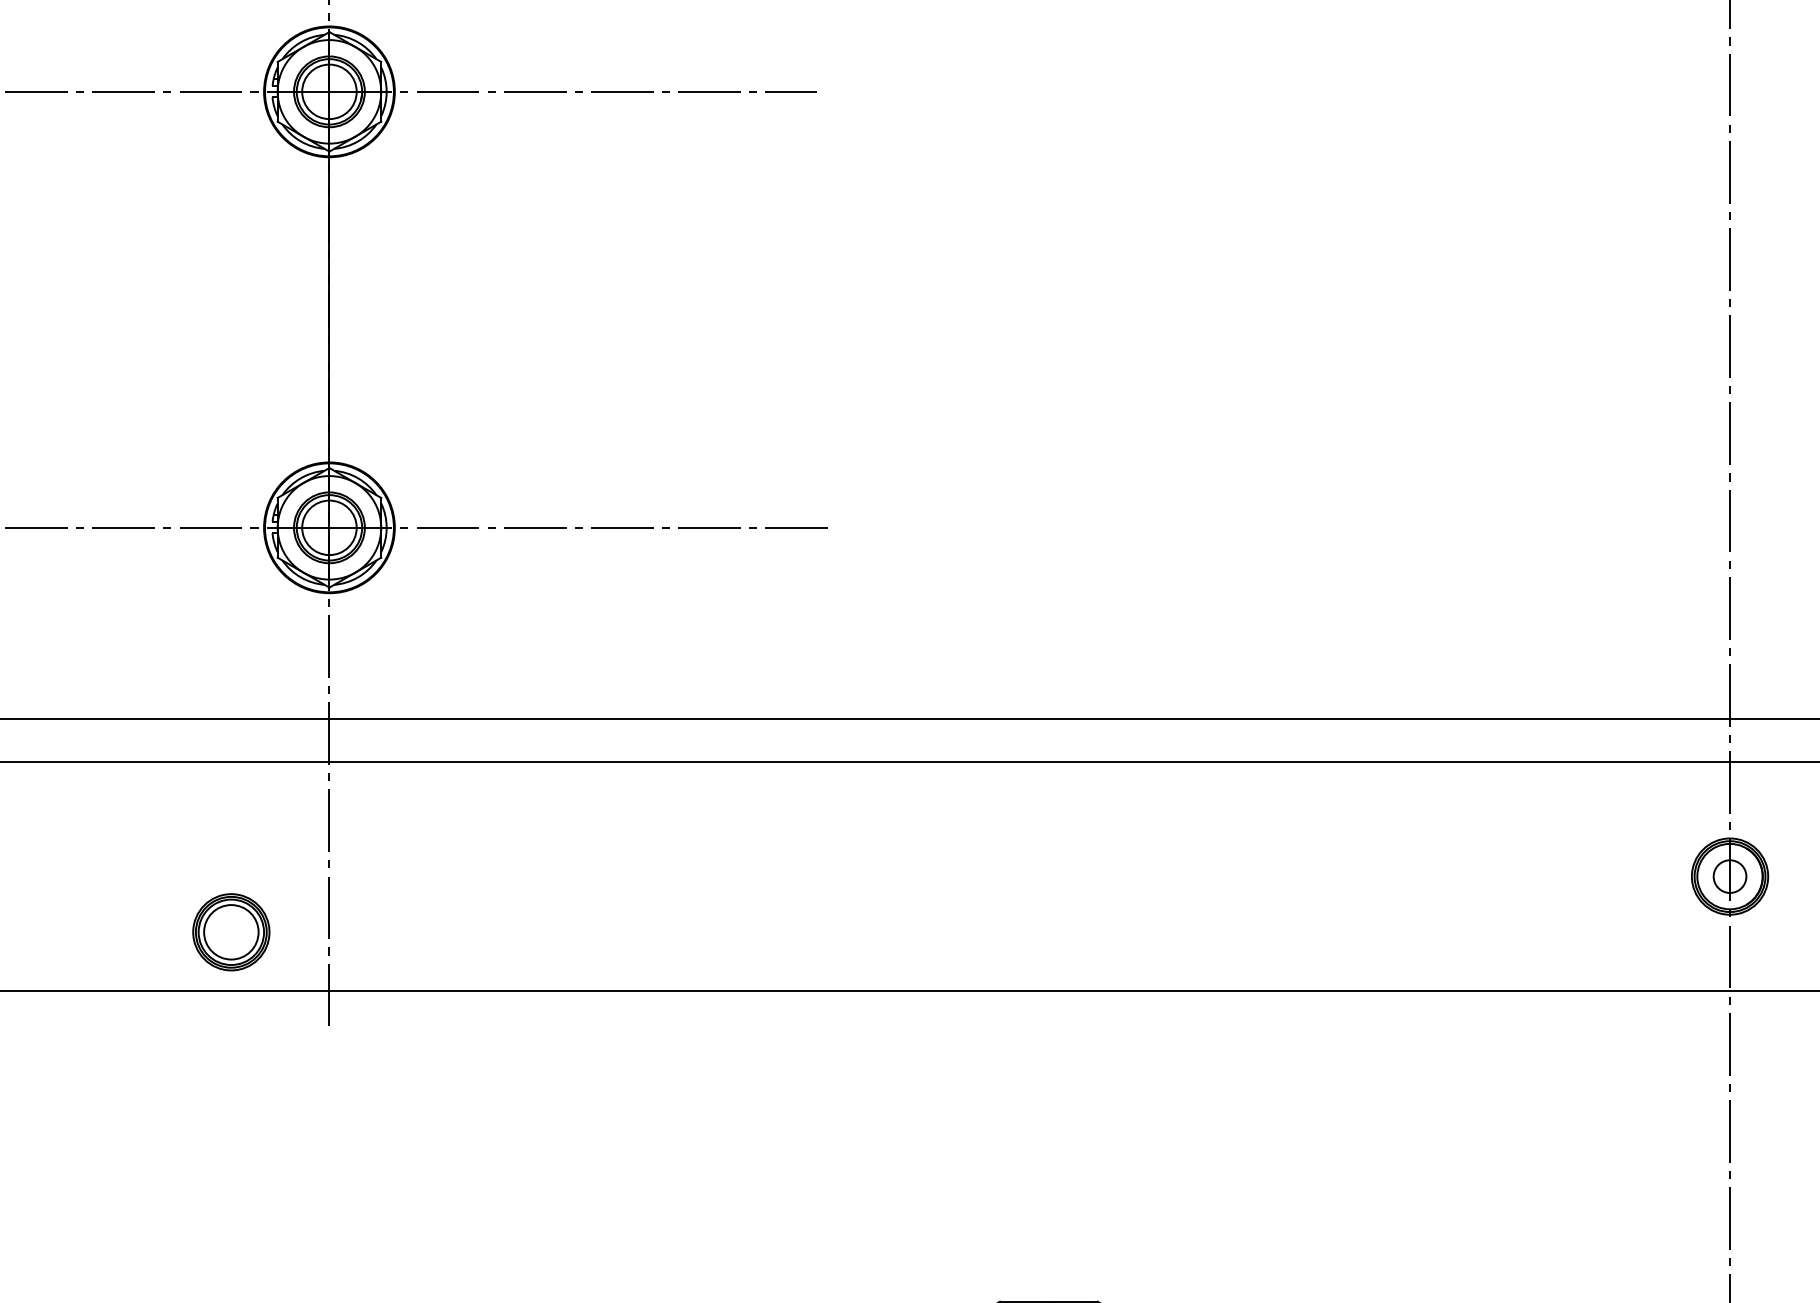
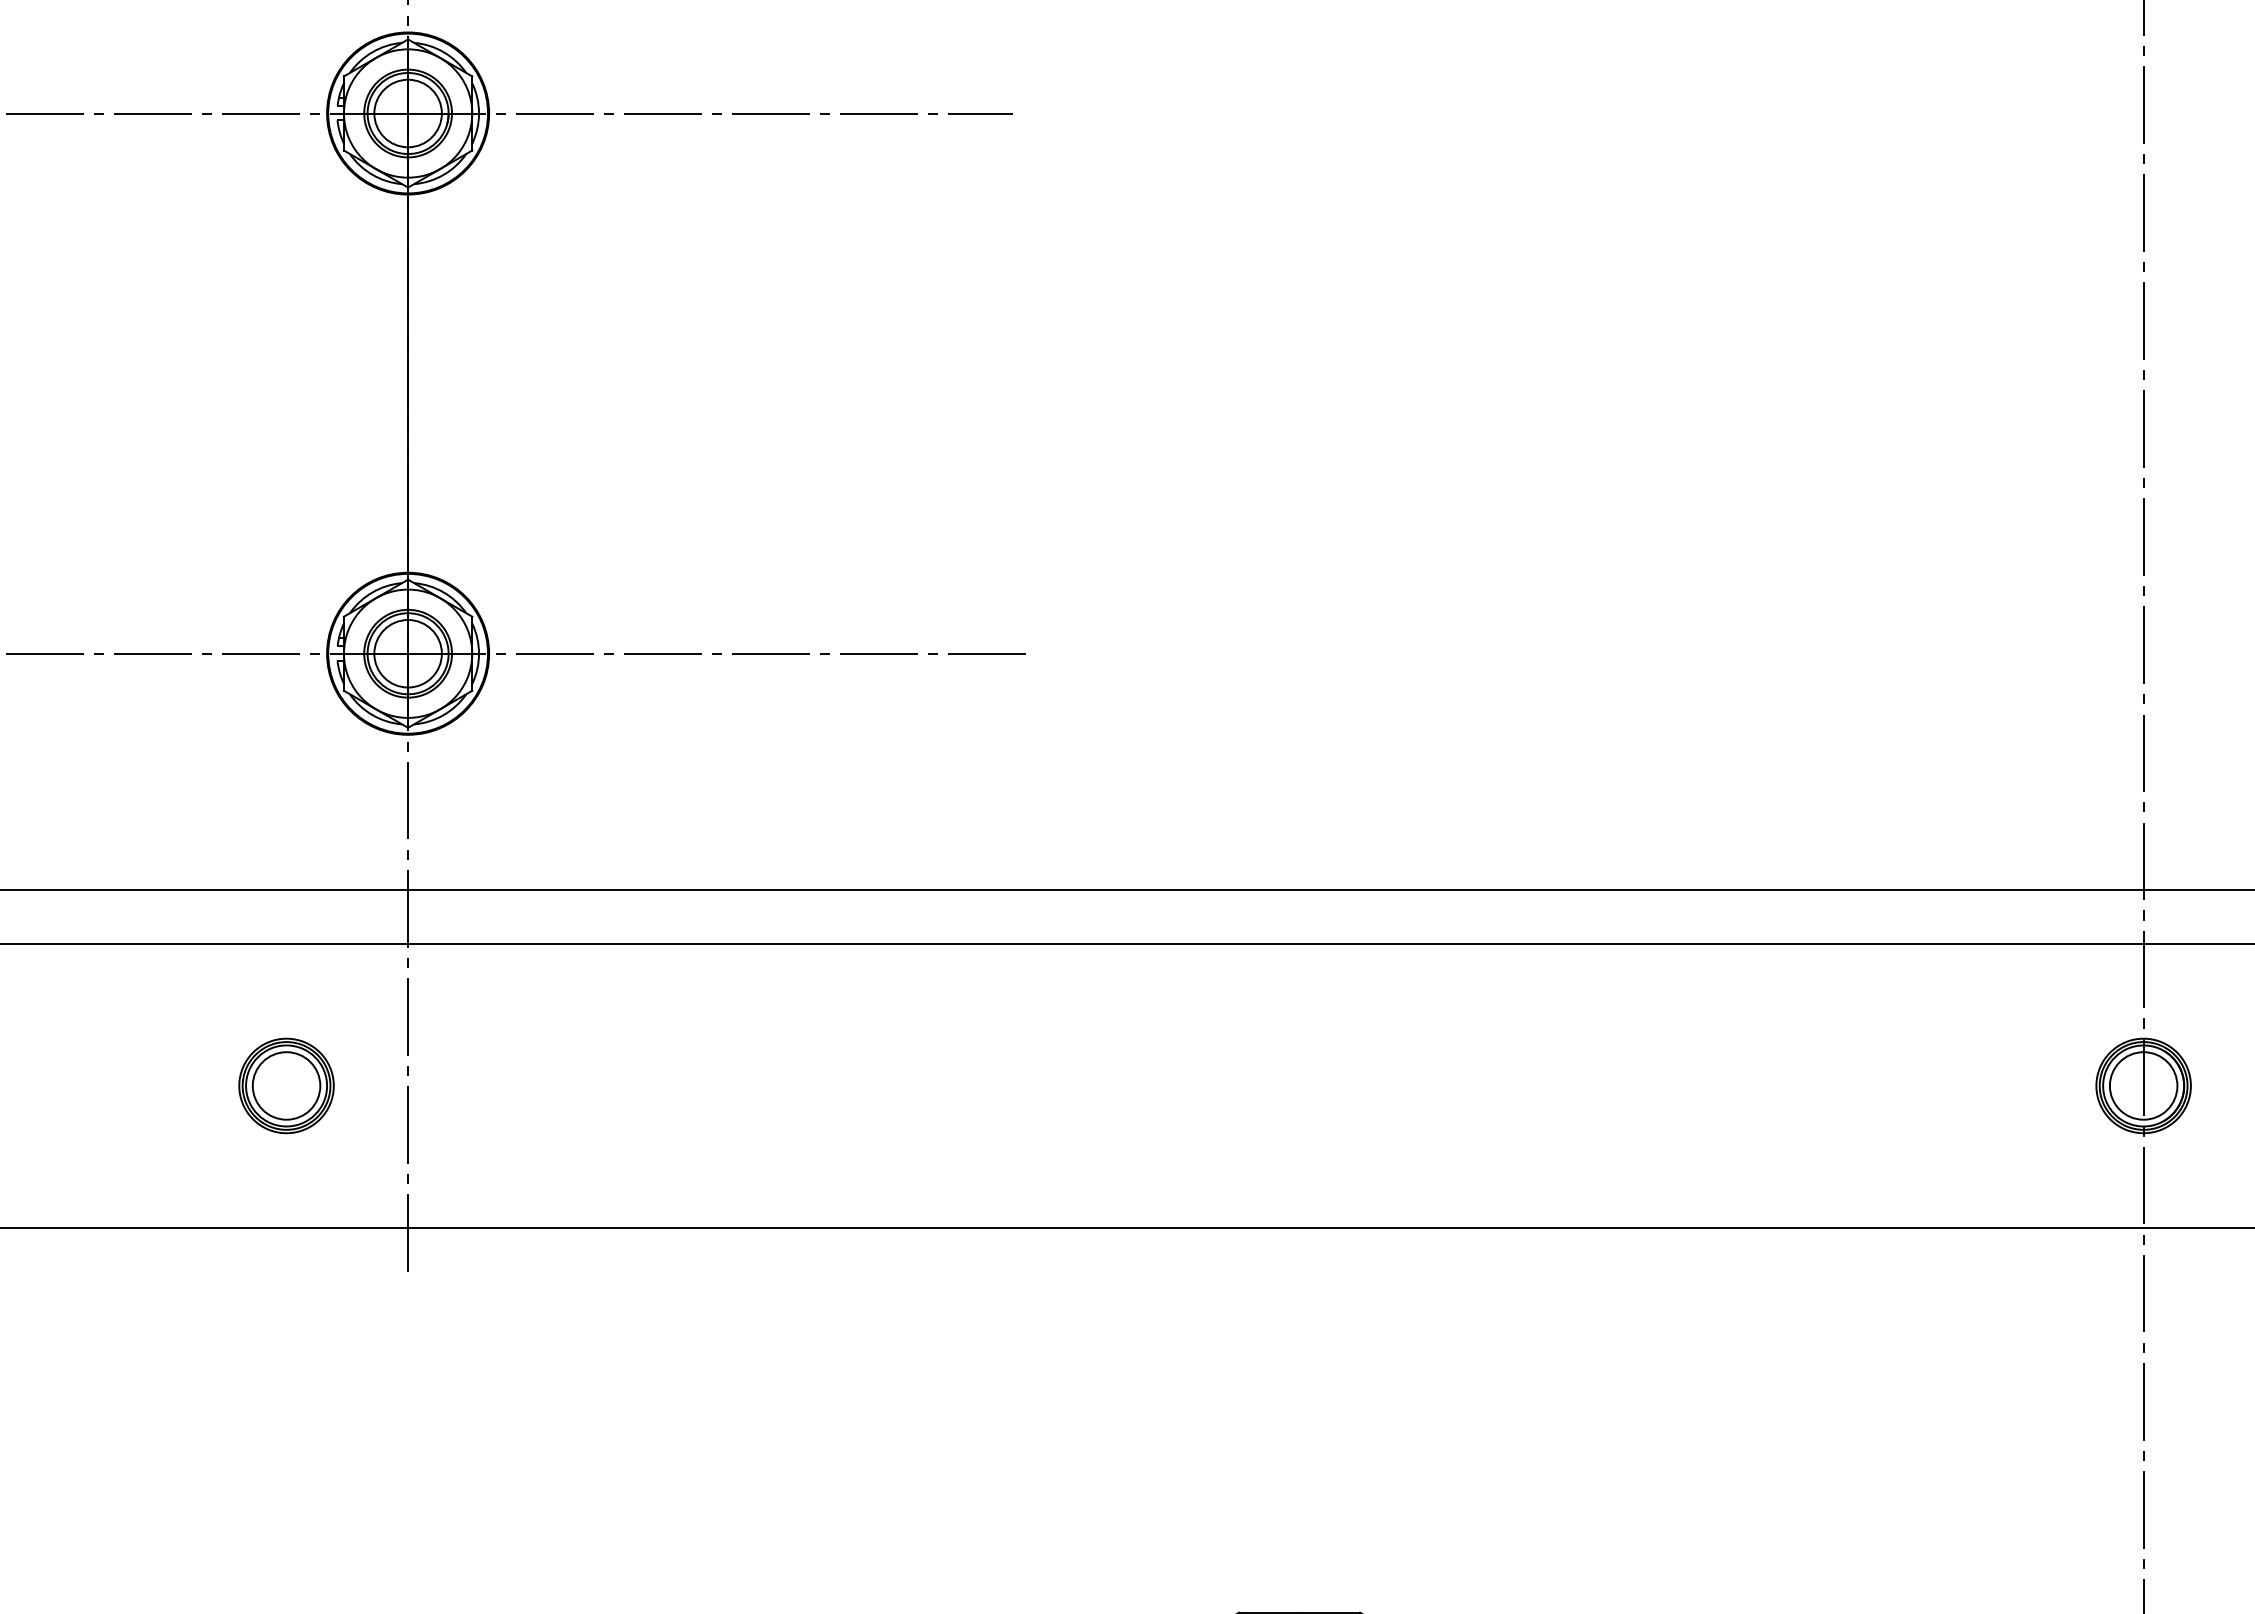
circle: (1729, 876) -> (2143, 1085), size x1.67
part: (231, 931) -> (286, 1085), moved

